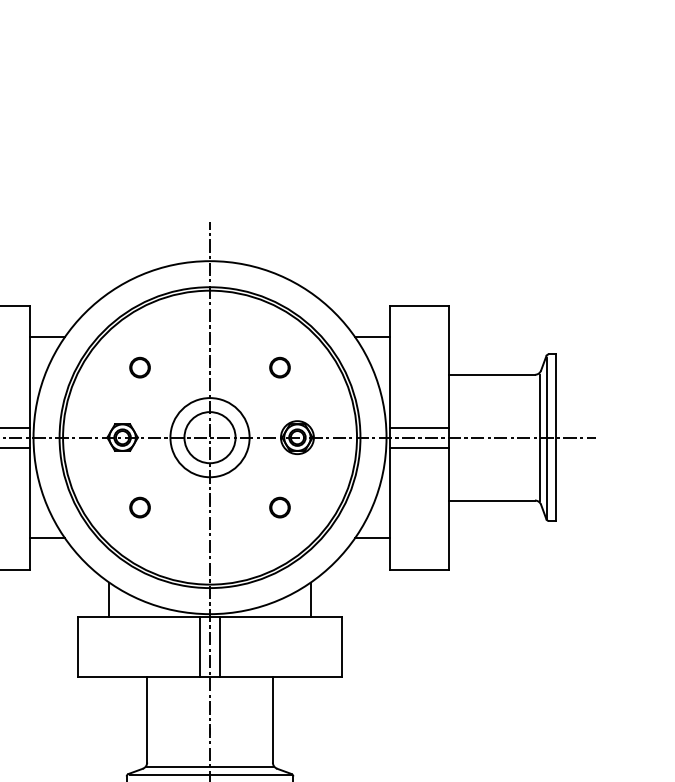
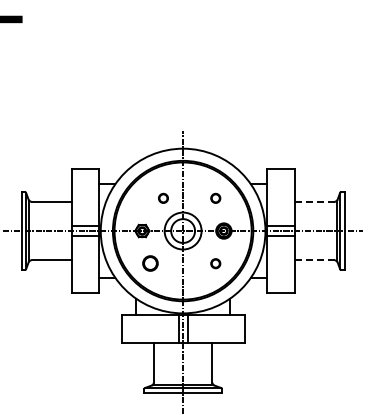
part: (140, 365) -> (163, 197), moved
line: (491, 374) -> (314, 201), solid -> dashed
line: (491, 500) -> (314, 260), solid -> dashed
part: (140, 507) -> (150, 263), size x1.6

